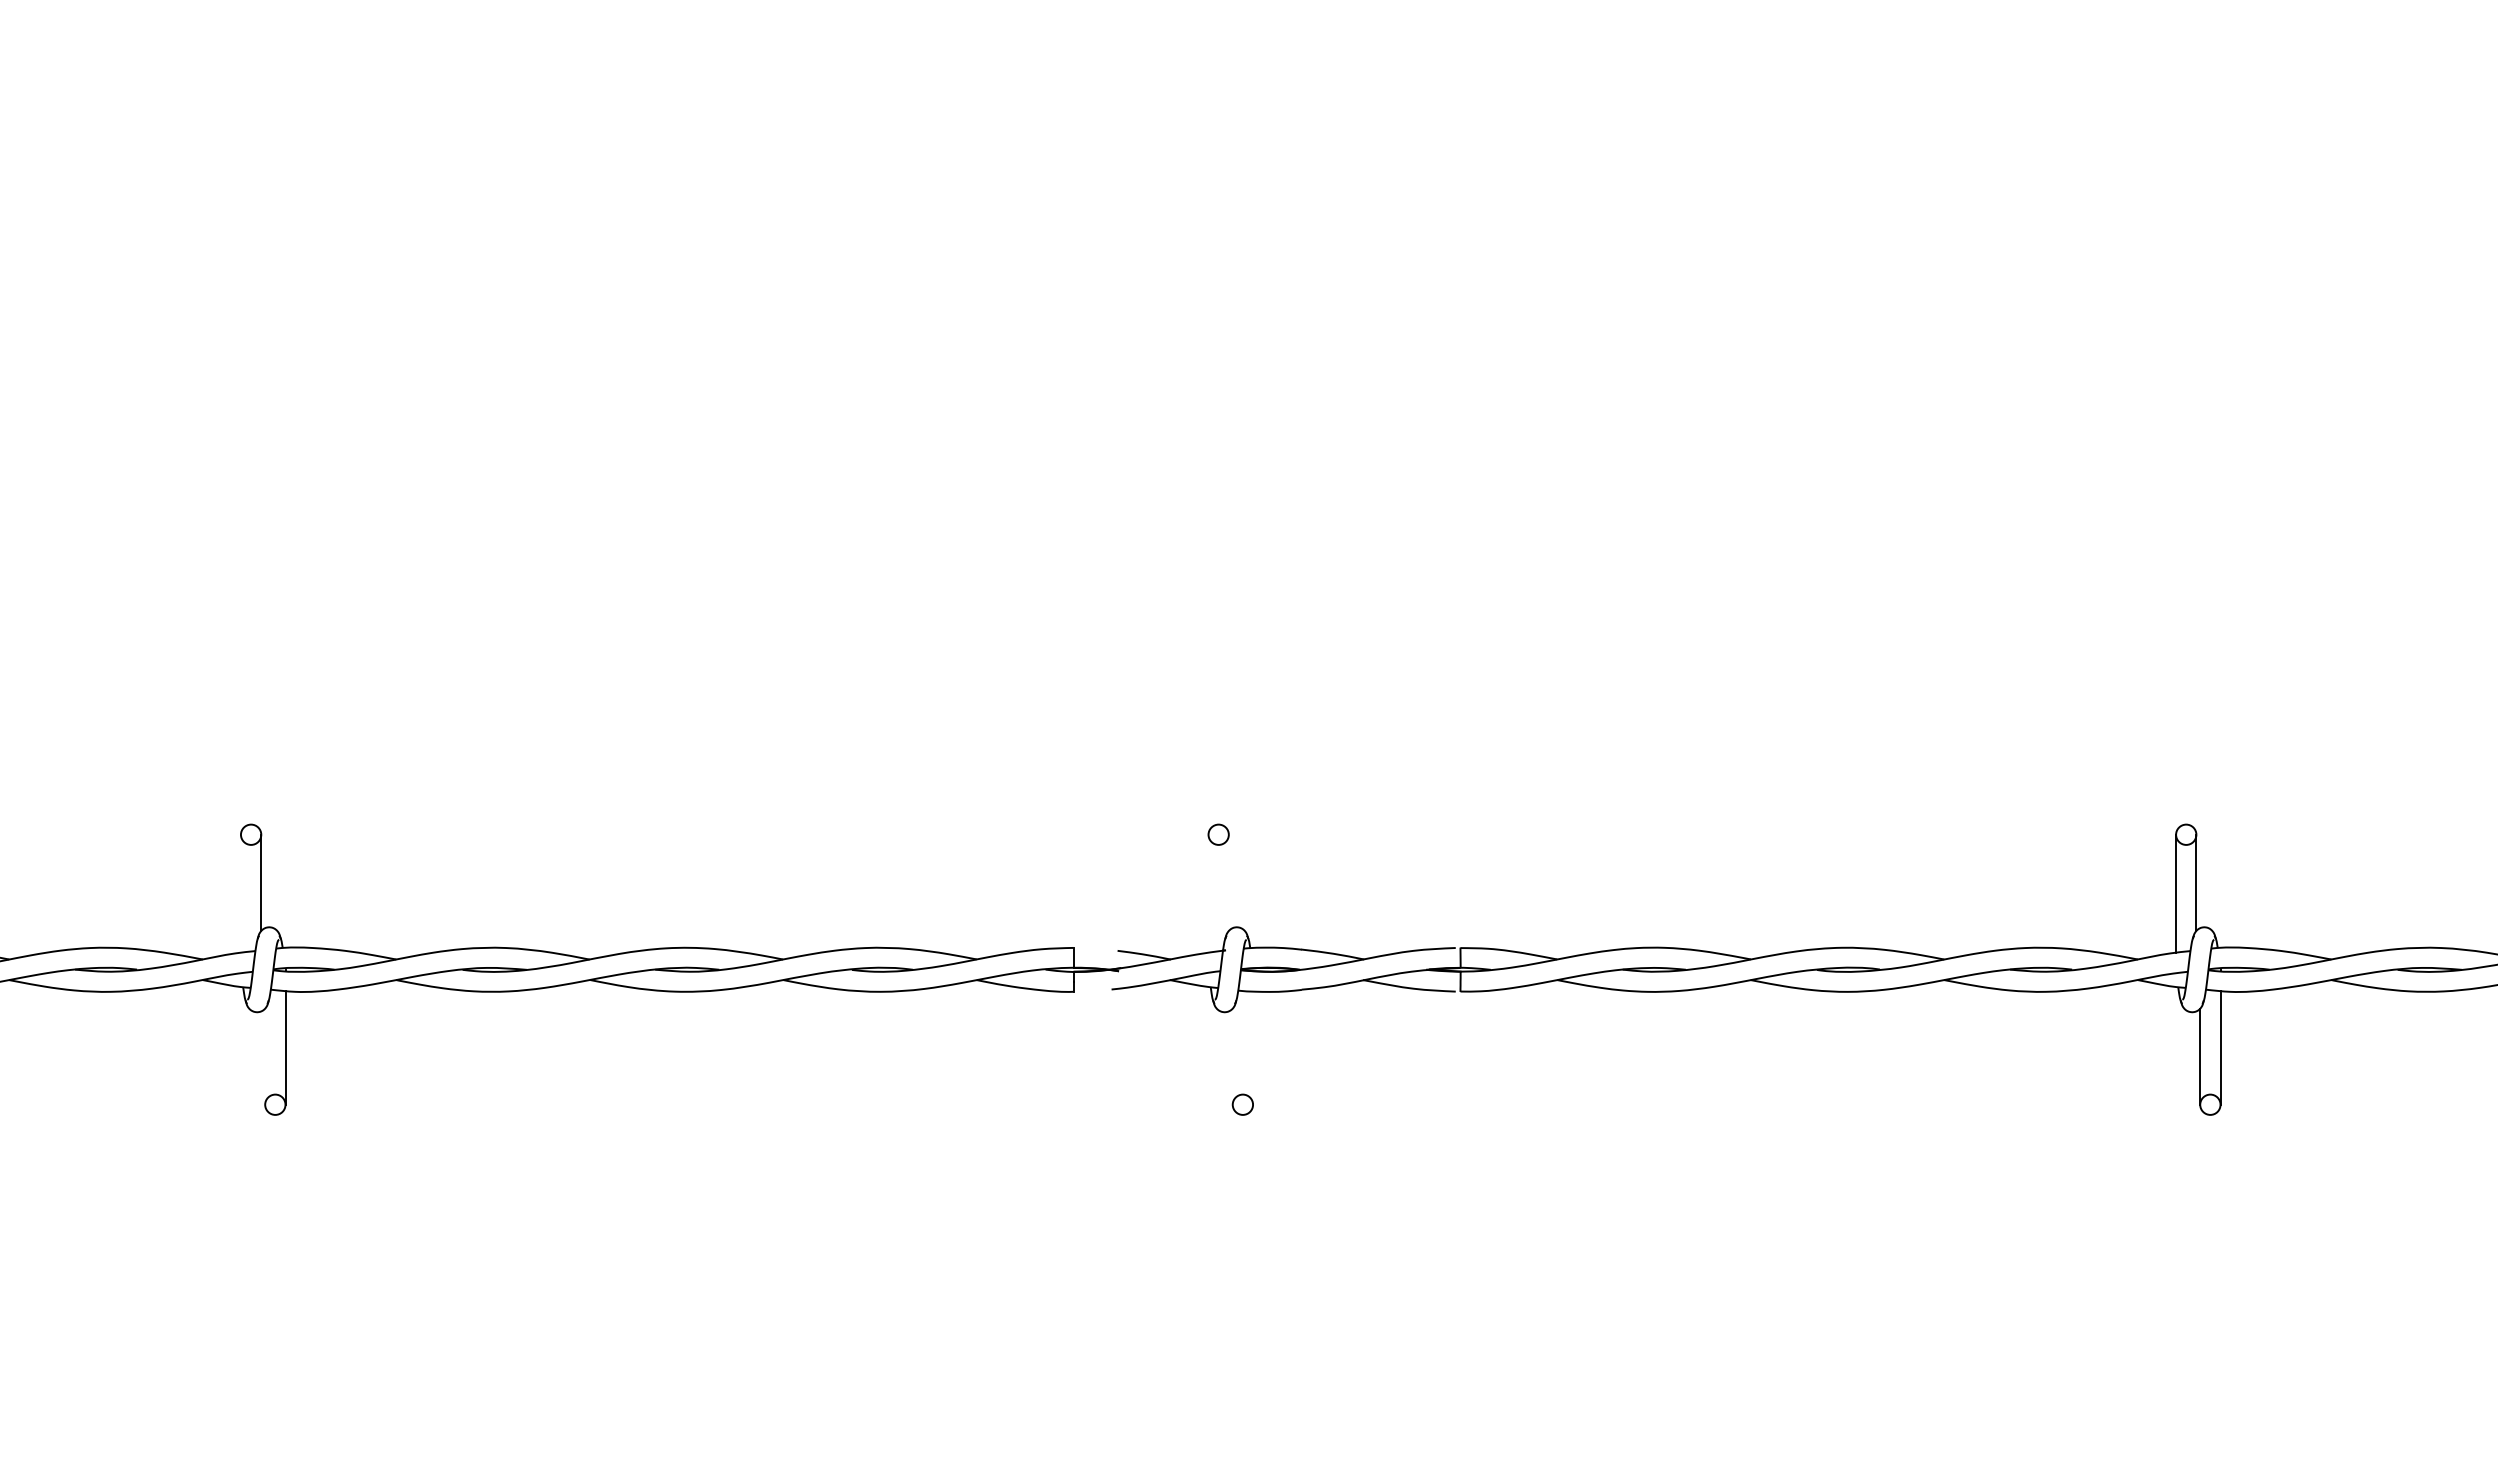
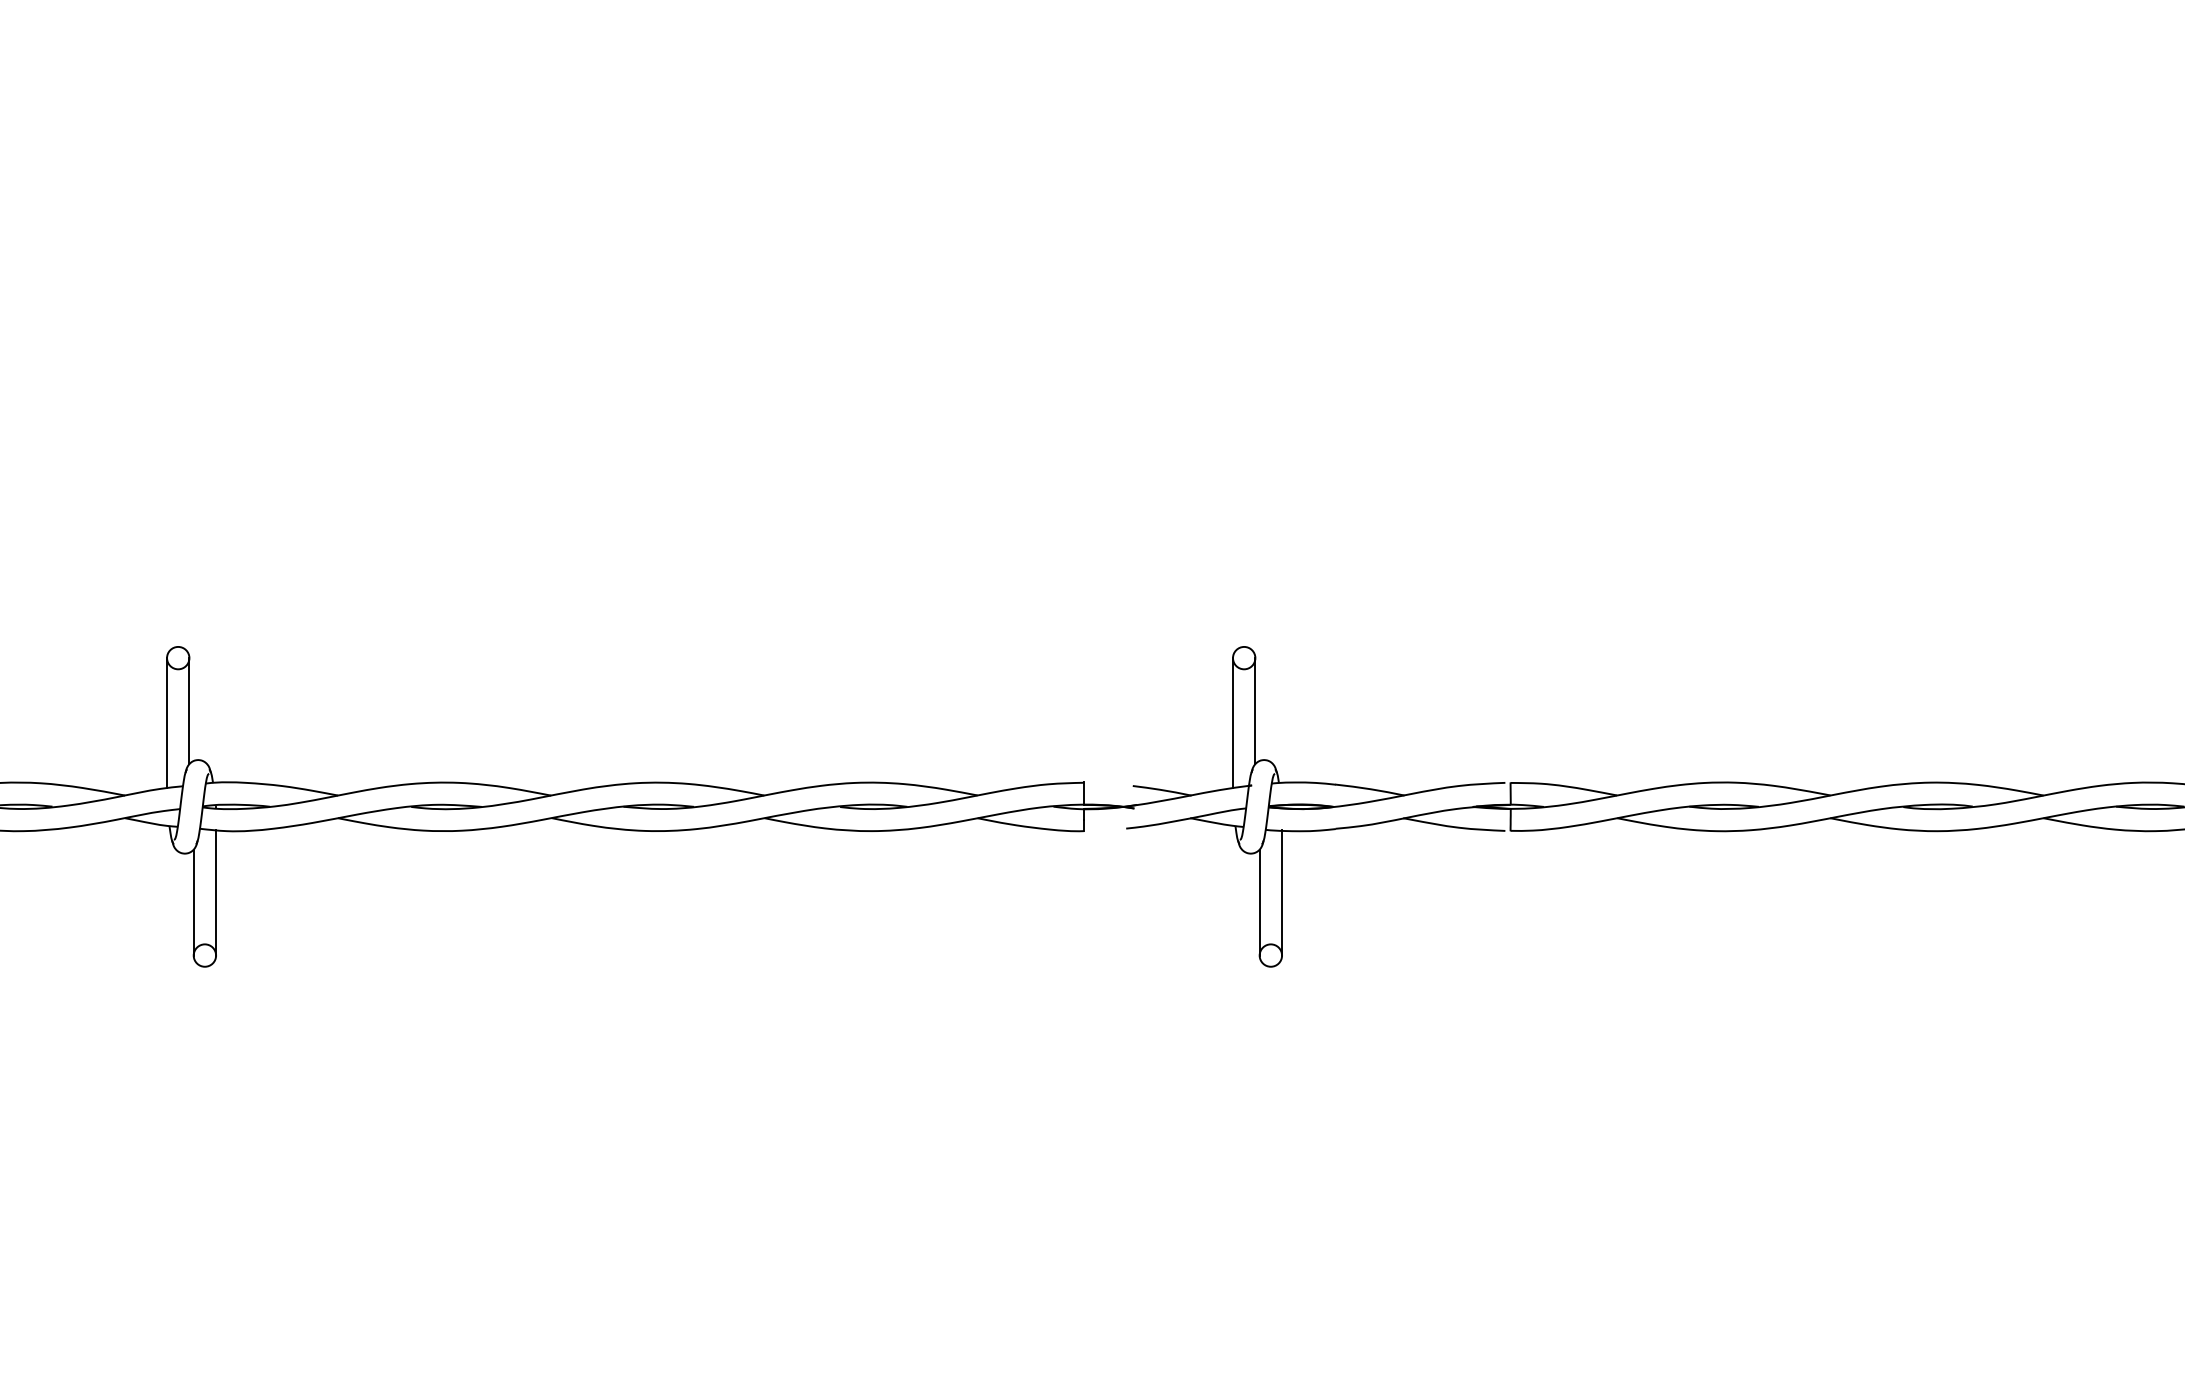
line: (1228, 882) -> (1255, 710), added
line: (240, 893) -> (166, 722), added
line: (1208, 893) -> (1232, 722), added
line: (1253, 1047) -> (1282, 892), added
line: (265, 1056) -> (194, 902), added
line: (1232, 1056) -> (1259, 902), added

